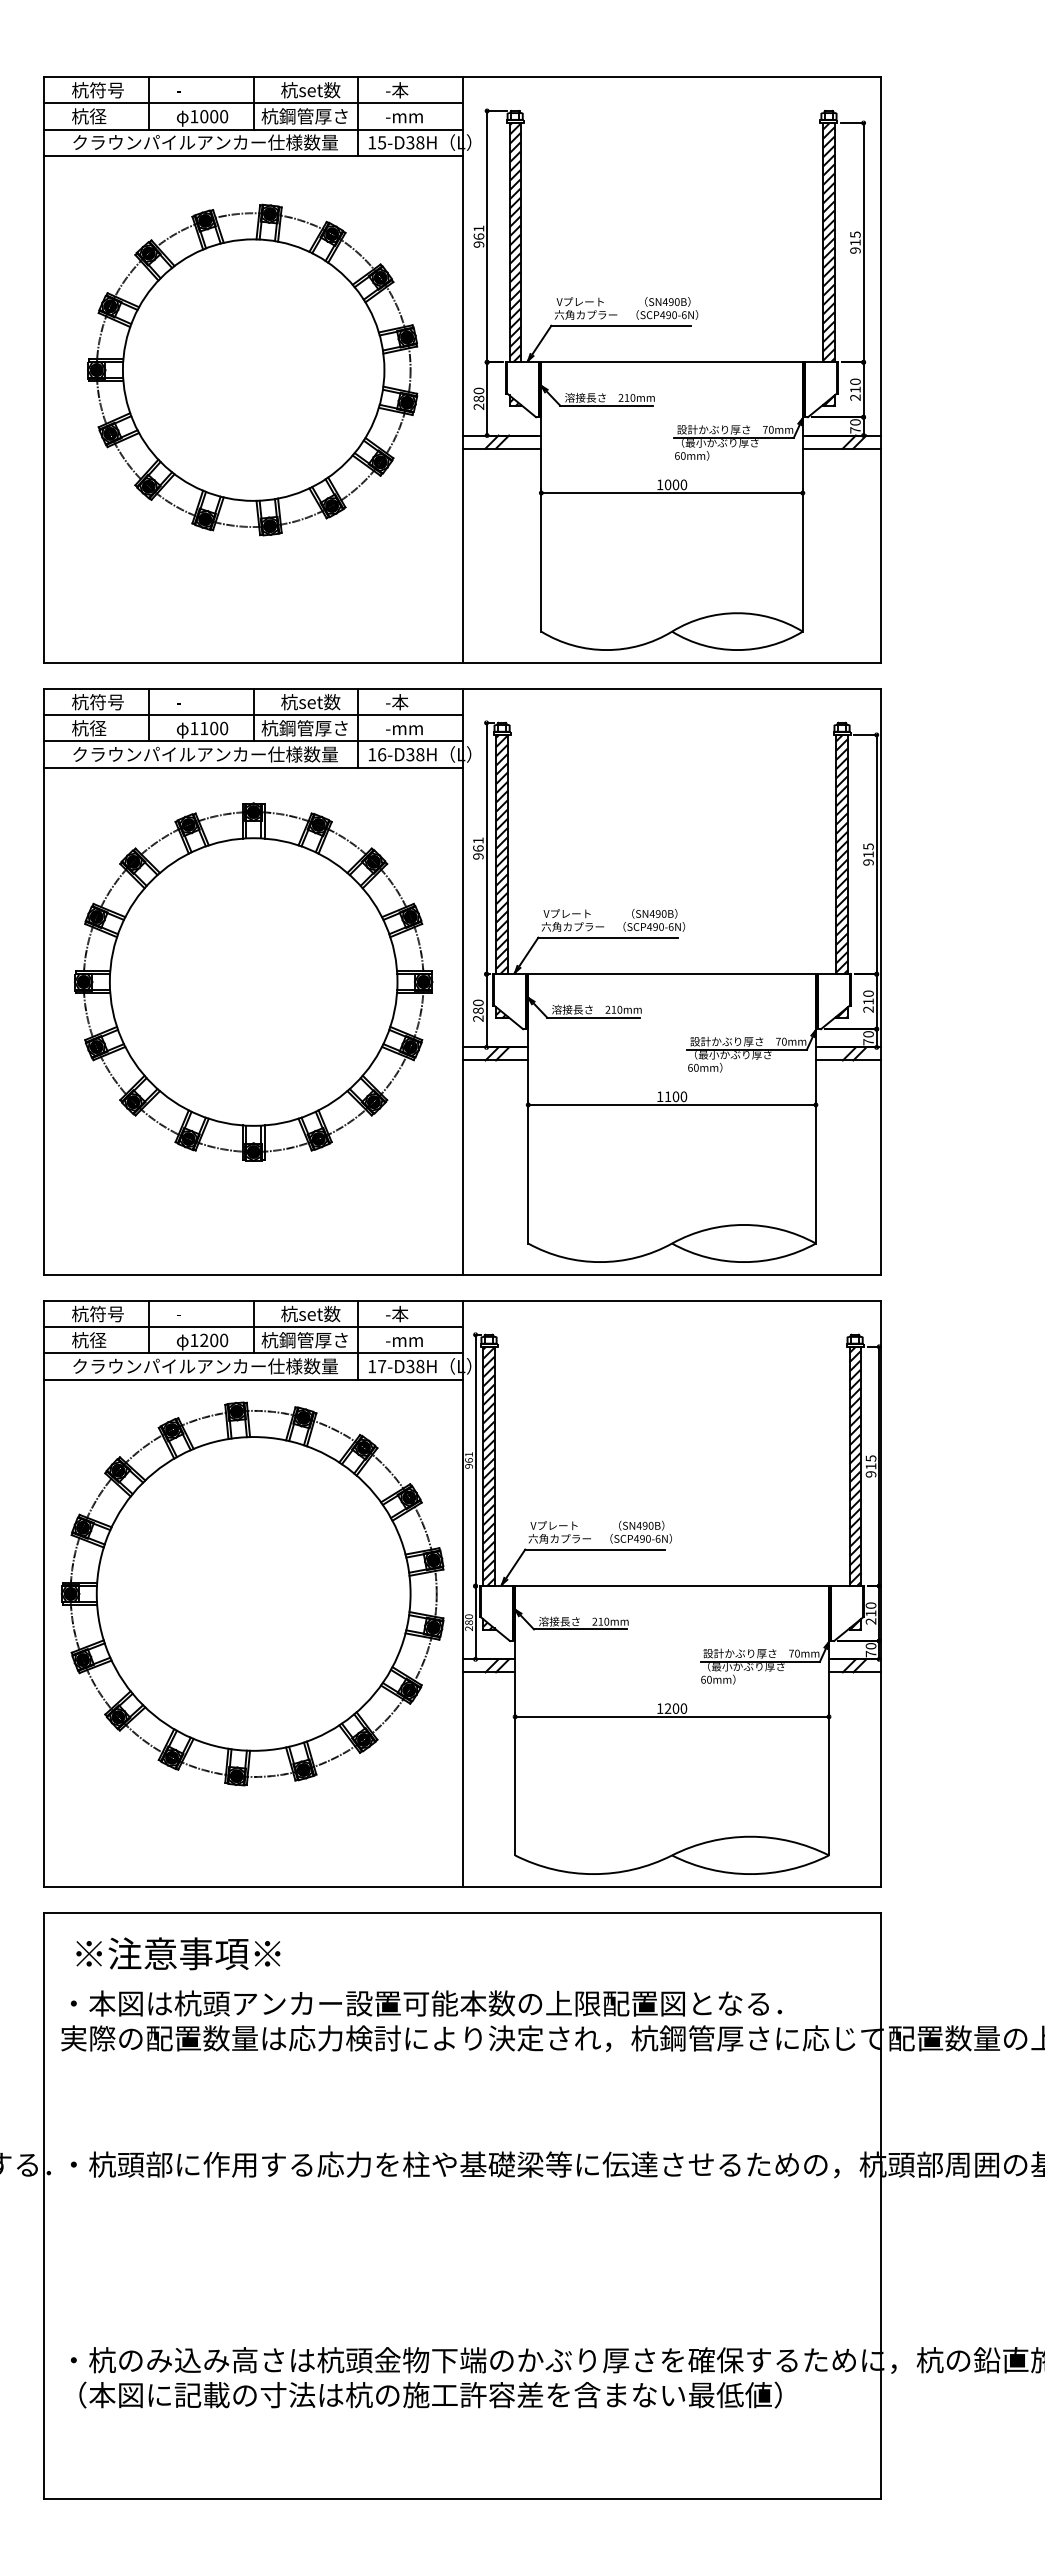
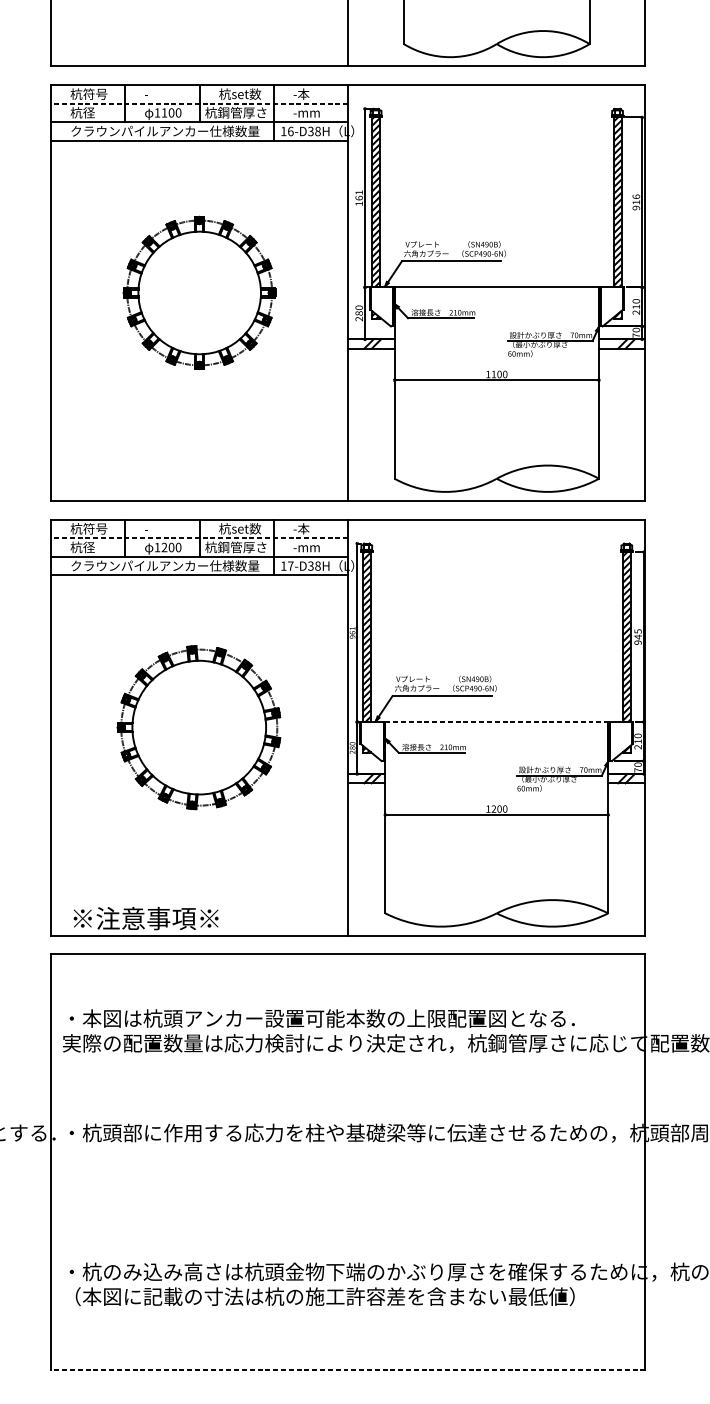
line: (253, 715) -> (199, 103), solid -> dashed
text: (868, 846) -> (636, 196), 915 -> 916
text: (478, 856) -> (359, 203), 961 -> 161
part: (253, 981) -> (199, 292), size x0.6
line: (253, 1327) -> (199, 538), solid -> dashed
text: (870, 1466) -> (637, 637), 915 -> 945
line: (672, 1586) -> (497, 722), solid -> dashed
part: (252, 1593) -> (198, 727), size x0.6
text: (178, 1953) -> (146, 918), moved
line: (462, 2498) -> (347, 1370), solid -> dashed

